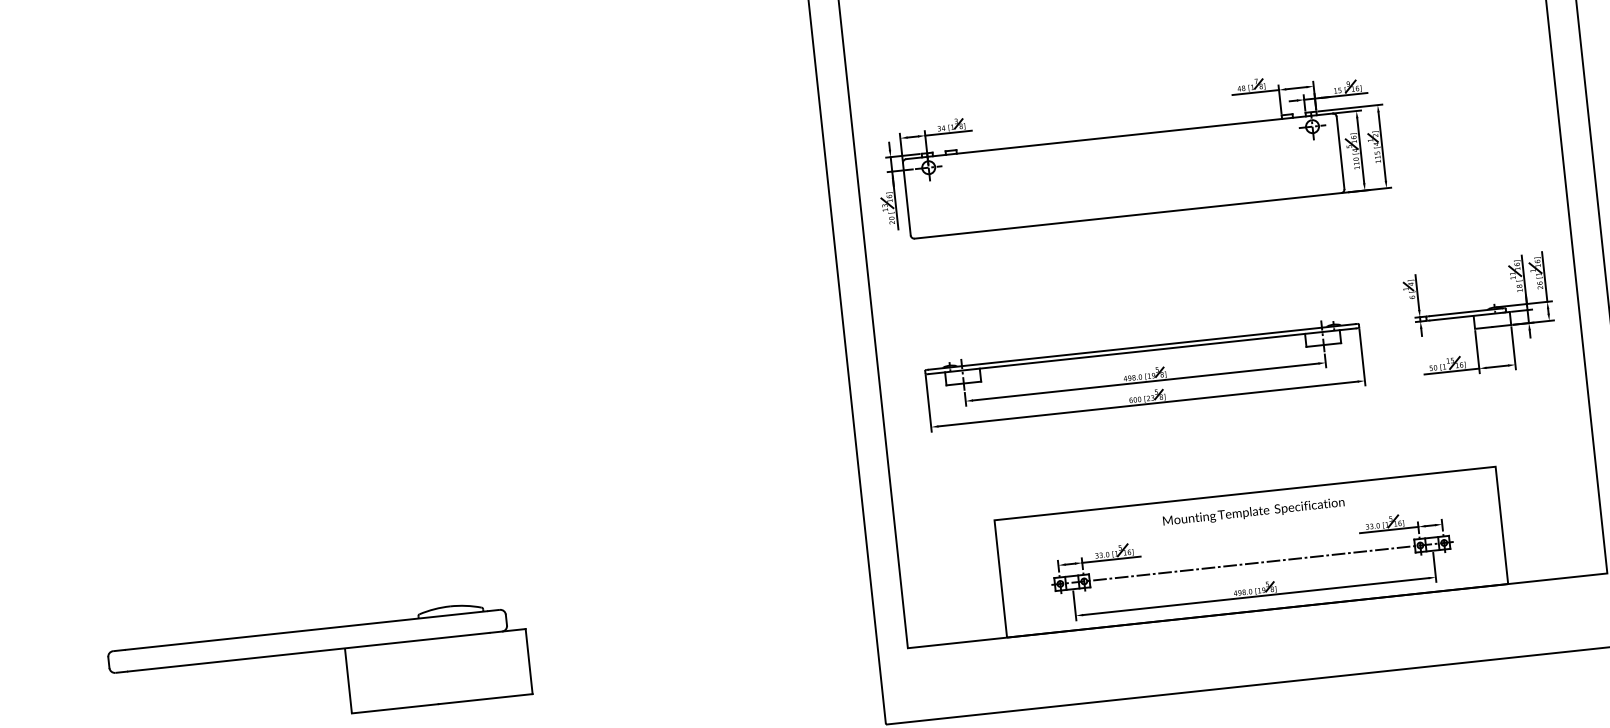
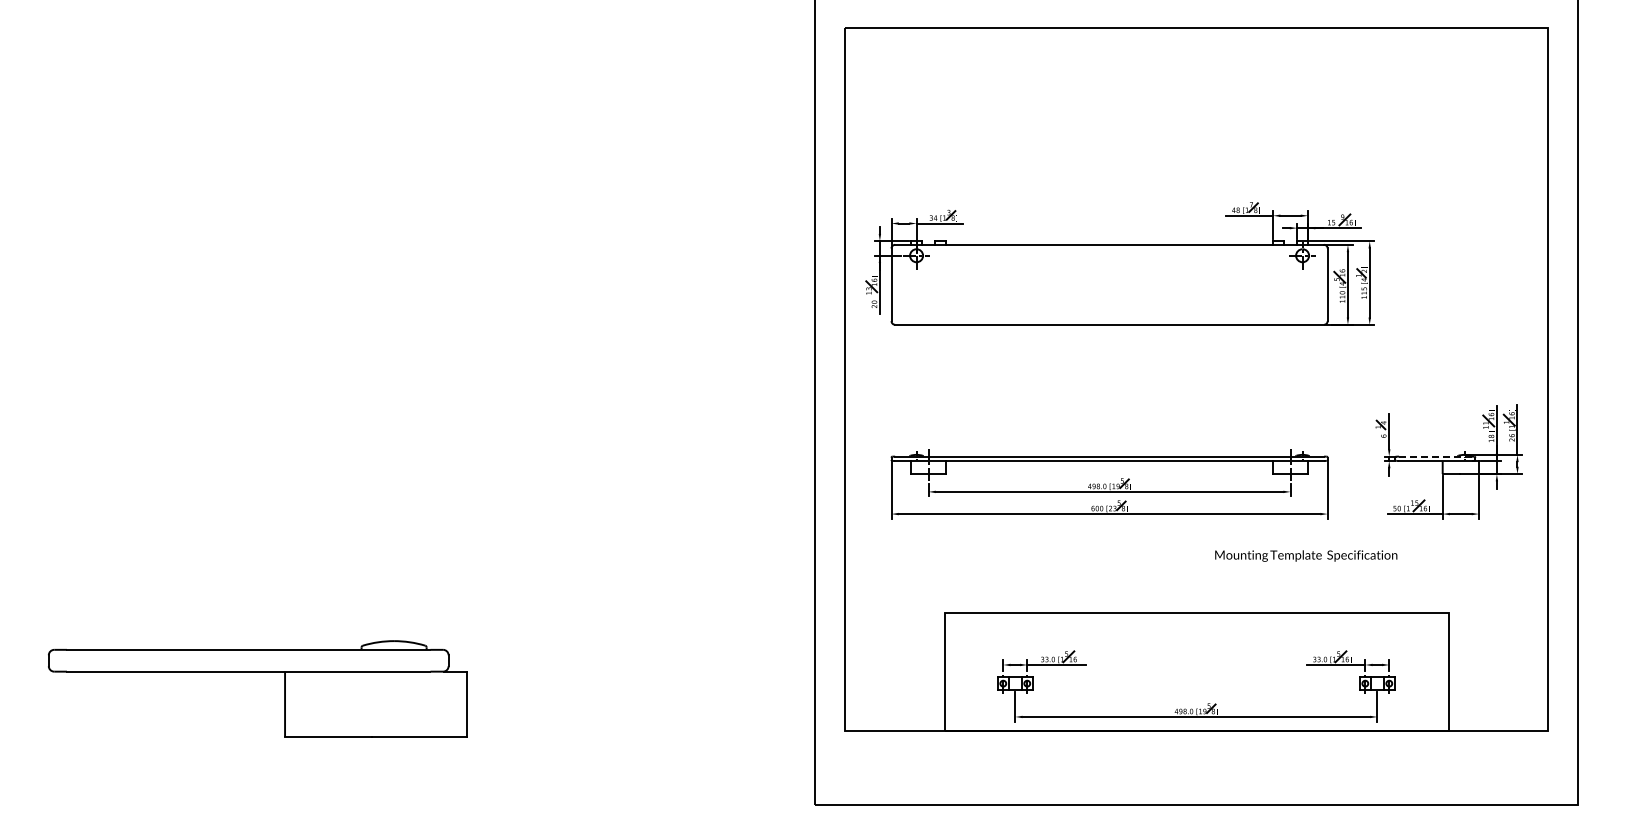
line: (1466, 312) -> (1435, 456), solid -> dashed
text: (1254, 511) -> (1306, 555), moved
line: (1252, 563) -> (1196, 683), removed

